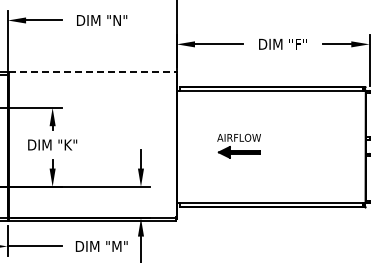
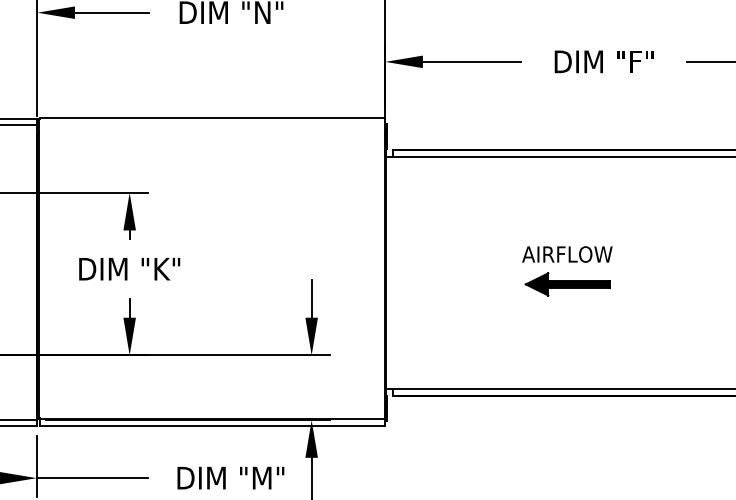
line: (92, 71) -> (211, 117), dashed -> solid
part: (238, 145) -> (566, 270), moved

